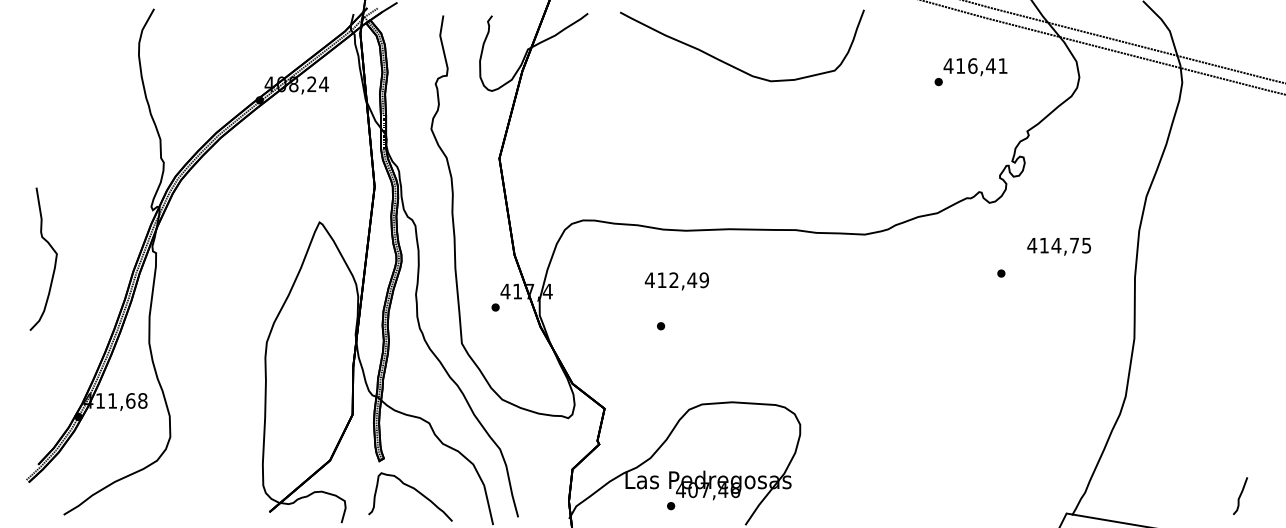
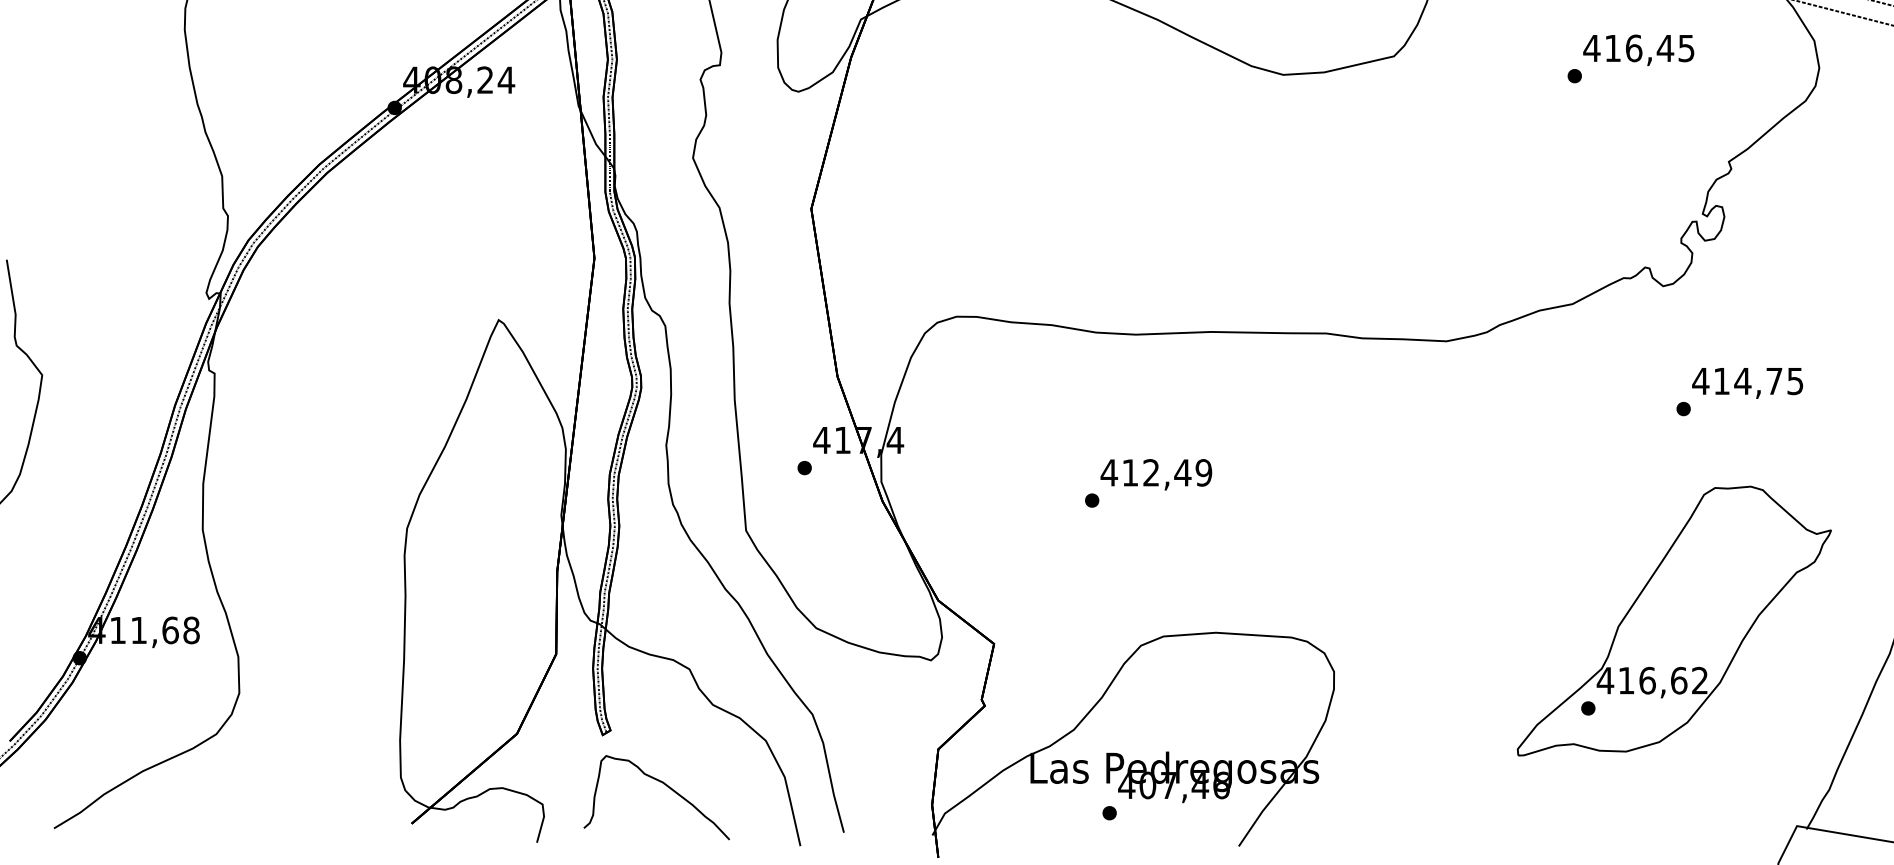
text: (1002, 65) -> (1685, 47), 416,41 -> 416,45
text: (1058, 246) -> (1746, 382), moved
text: (676, 281) -> (1155, 474), moved
part: (995, 395) -> (1673, 620), added

